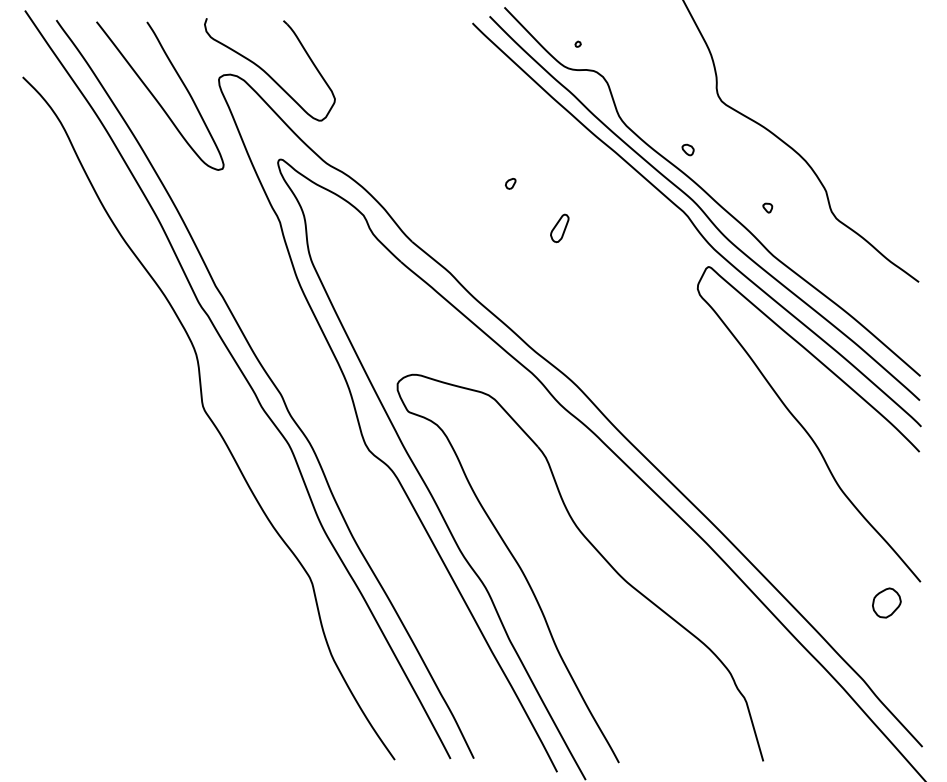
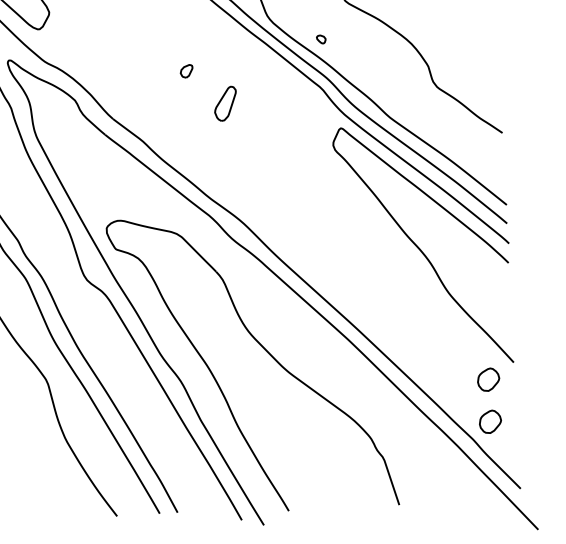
part: (510, 183) -> (186, 71), size x1.6
part: (767, 207) -> (384, 80), removed
part: (559, 228) -> (225, 103), size x1.6
part: (886, 657) -> (490, 421), added

